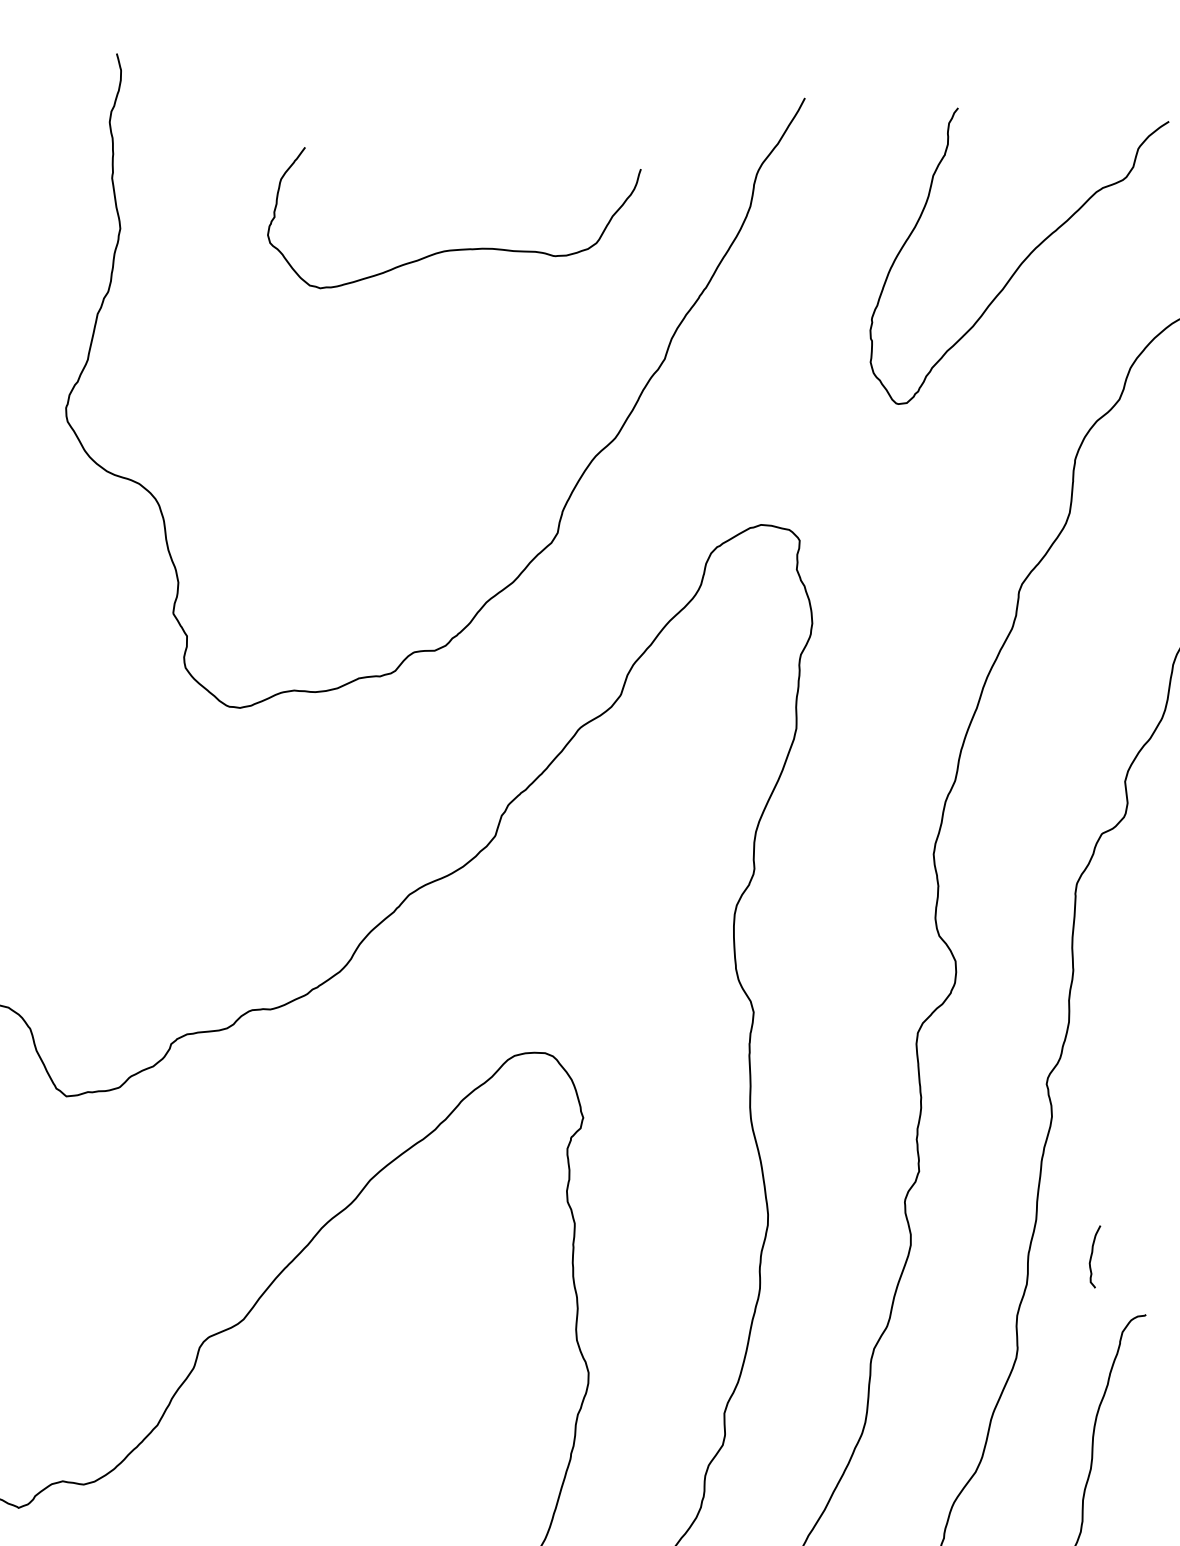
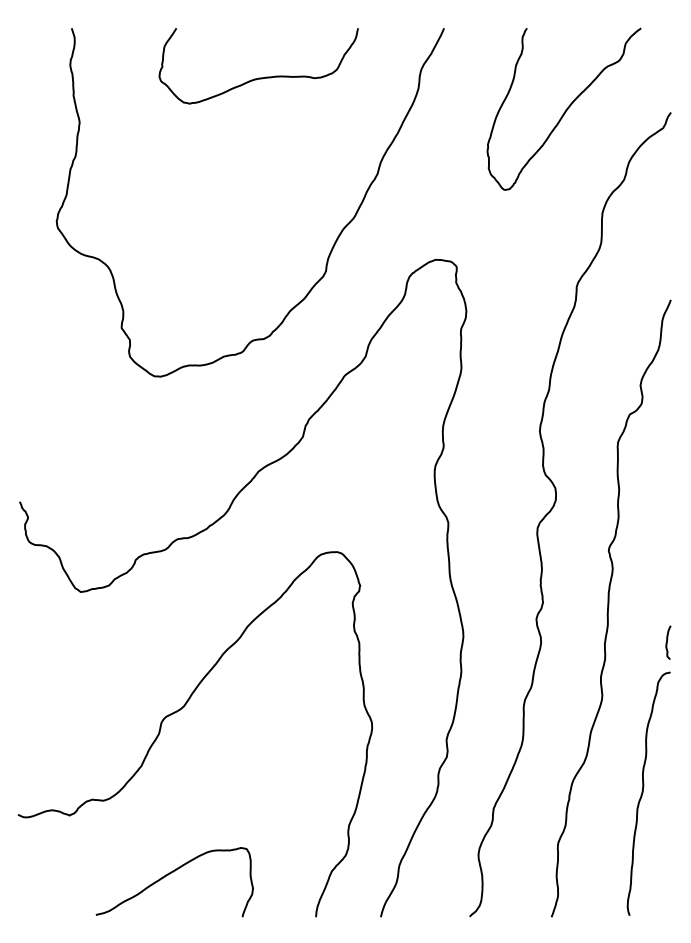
curve: (450, 248) -> (258, 77), moved
curve: (1092, 1256) -> (667, 642), moved

